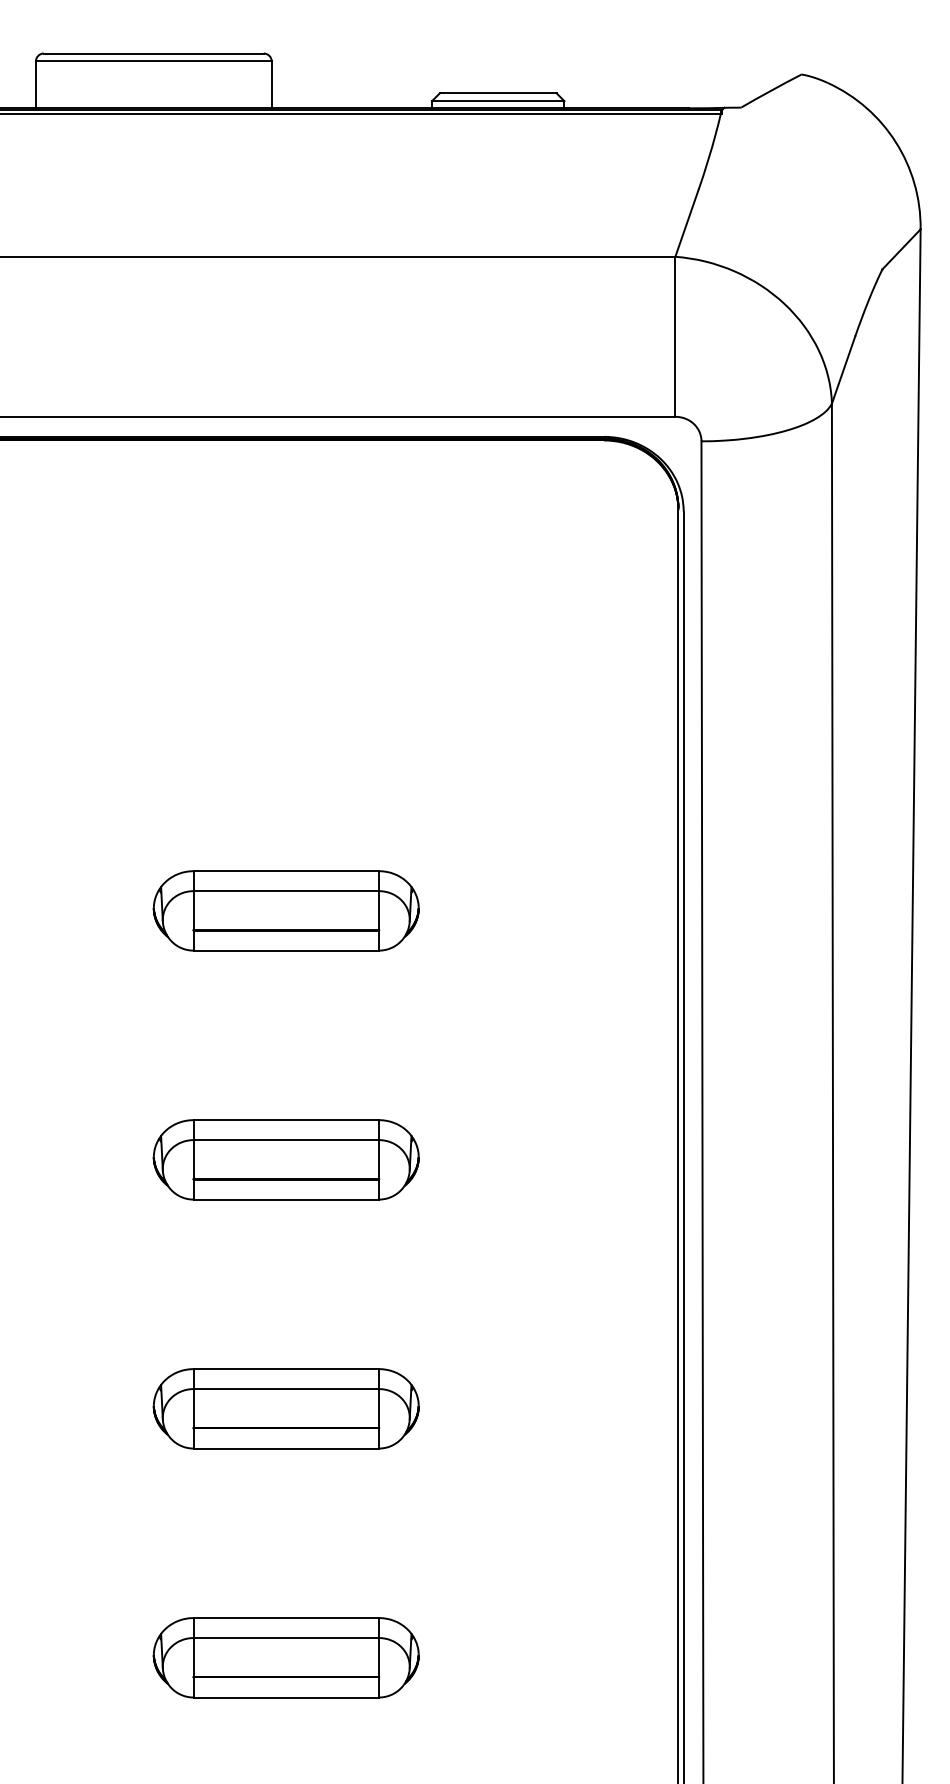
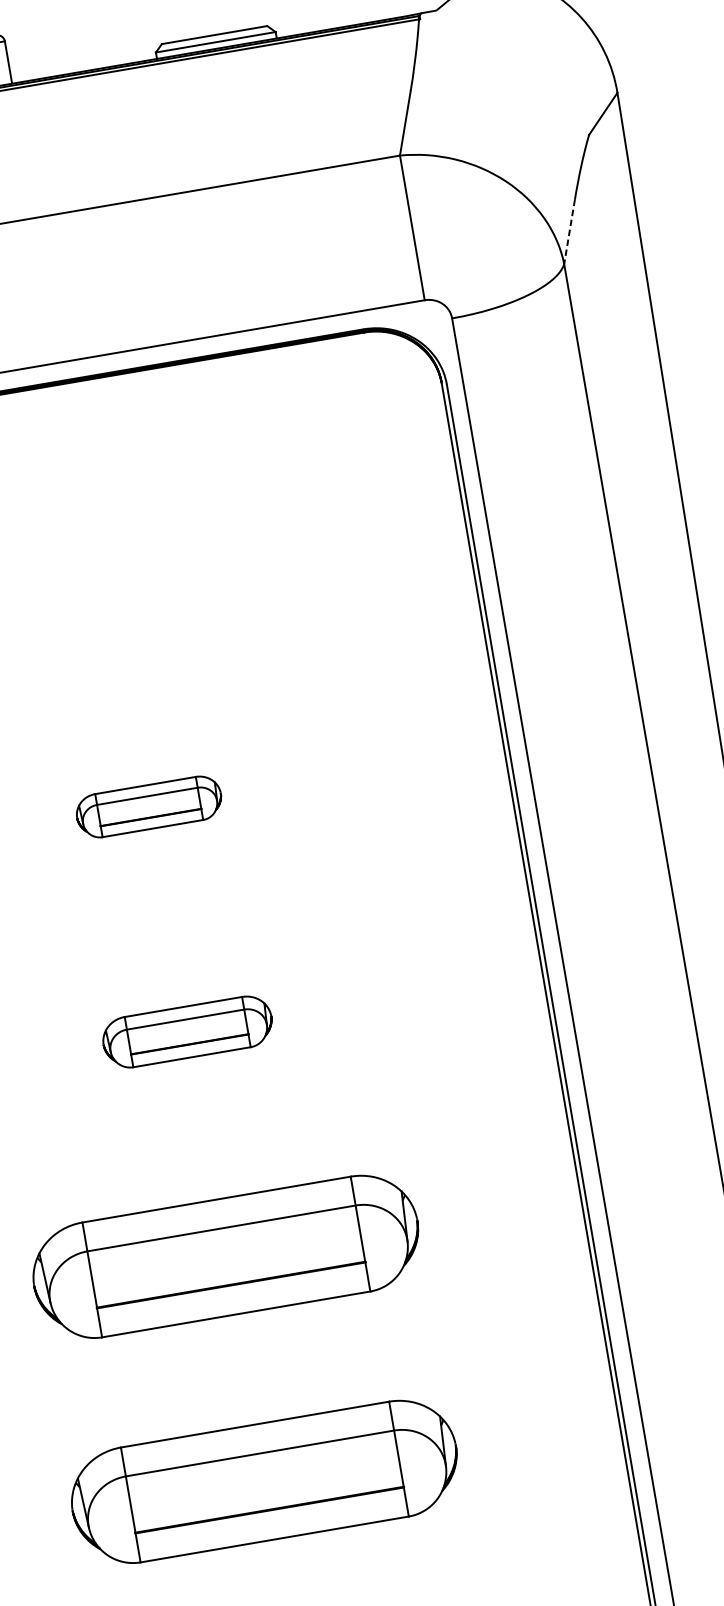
line: (843, 370) -> (569, 232), solid -> dashed
part: (285, 910) -> (148, 806), size x0.6
part: (285, 1159) -> (187, 1031), size x0.7
part: (285, 1408) -> (225, 1256), size x1.6
part: (285, 1657) -> (263, 1482), size x1.6

